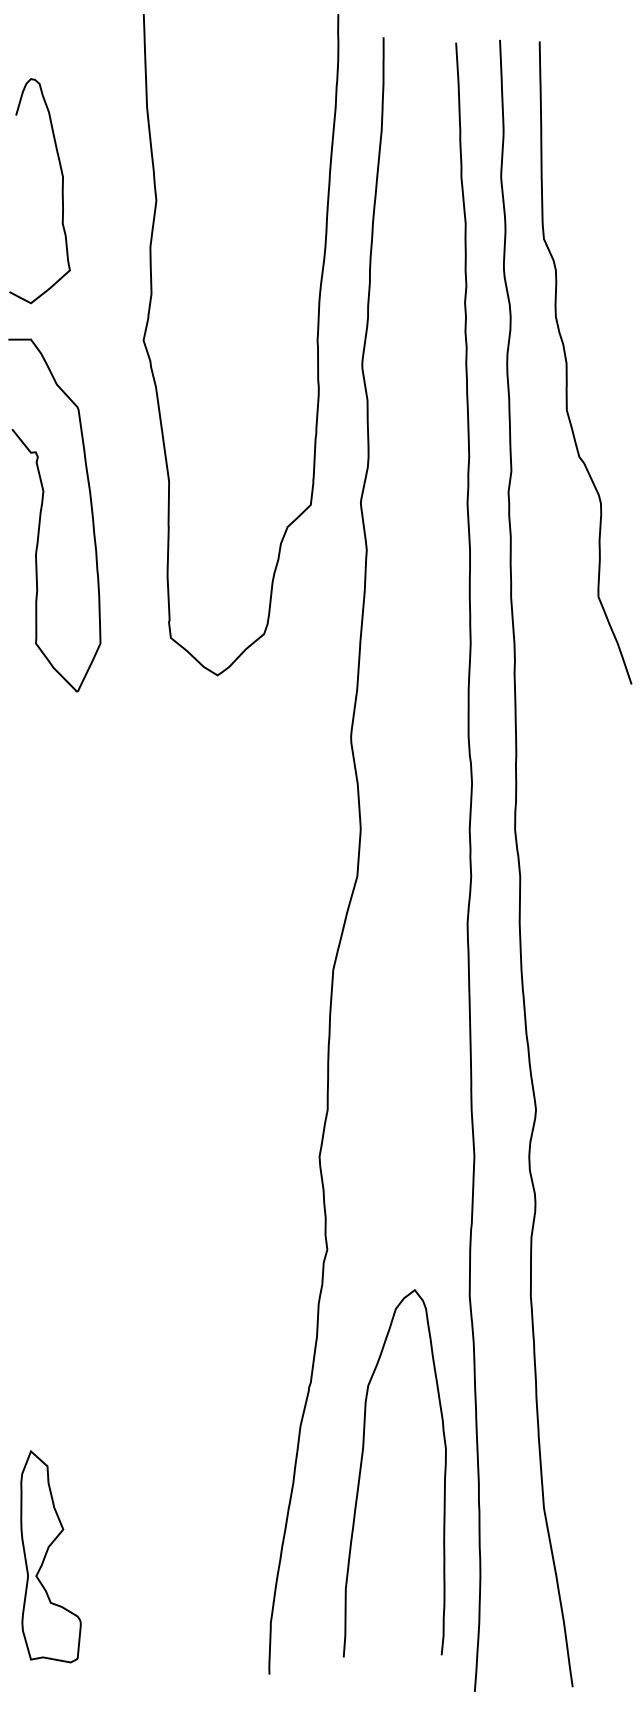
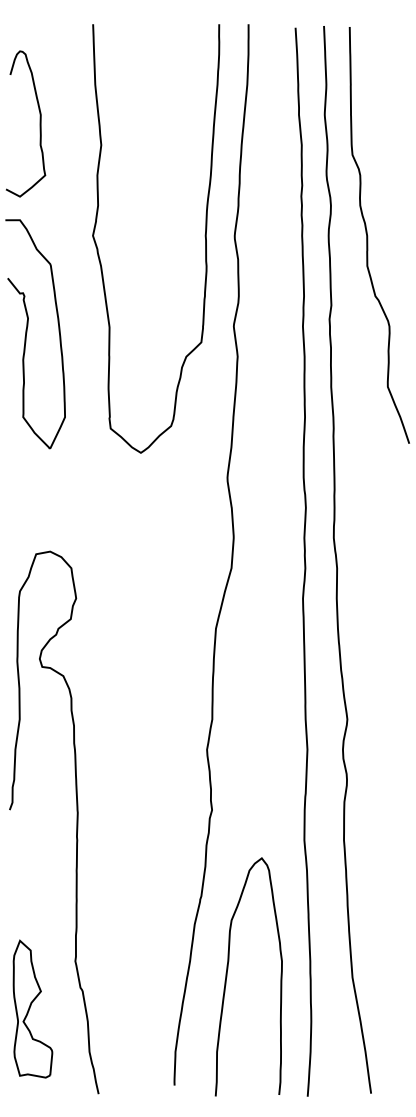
curve: (315, 341) -> (204, 236), moved
curve: (118, 1268) -> (76, 822), added
curve: (361, 1472) -> (227, 976), moved

